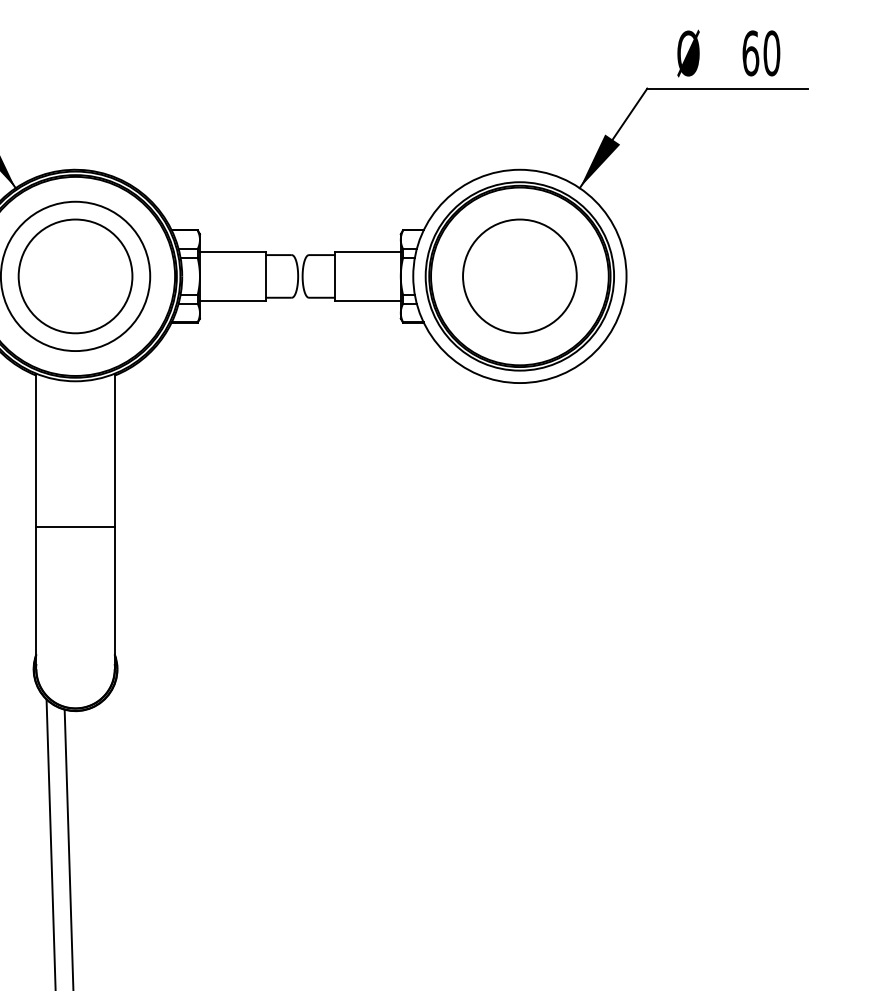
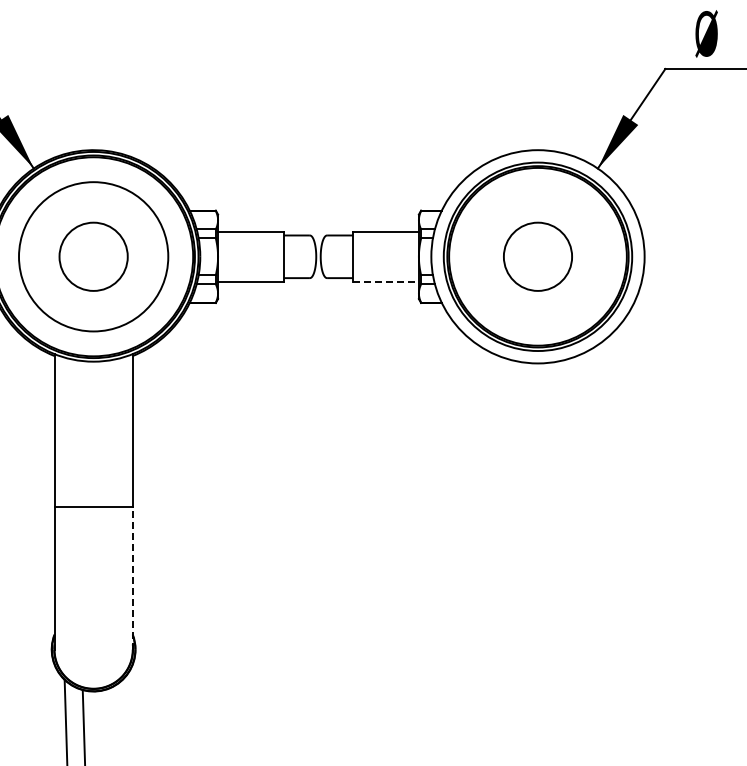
circle: (75, 276) -> (93, 256), size x0.6
circle: (519, 276) -> (537, 256), size x0.6
line: (367, 301) -> (385, 281), solid -> dashed
line: (114, 597) -> (132, 577), solid -> dashed

